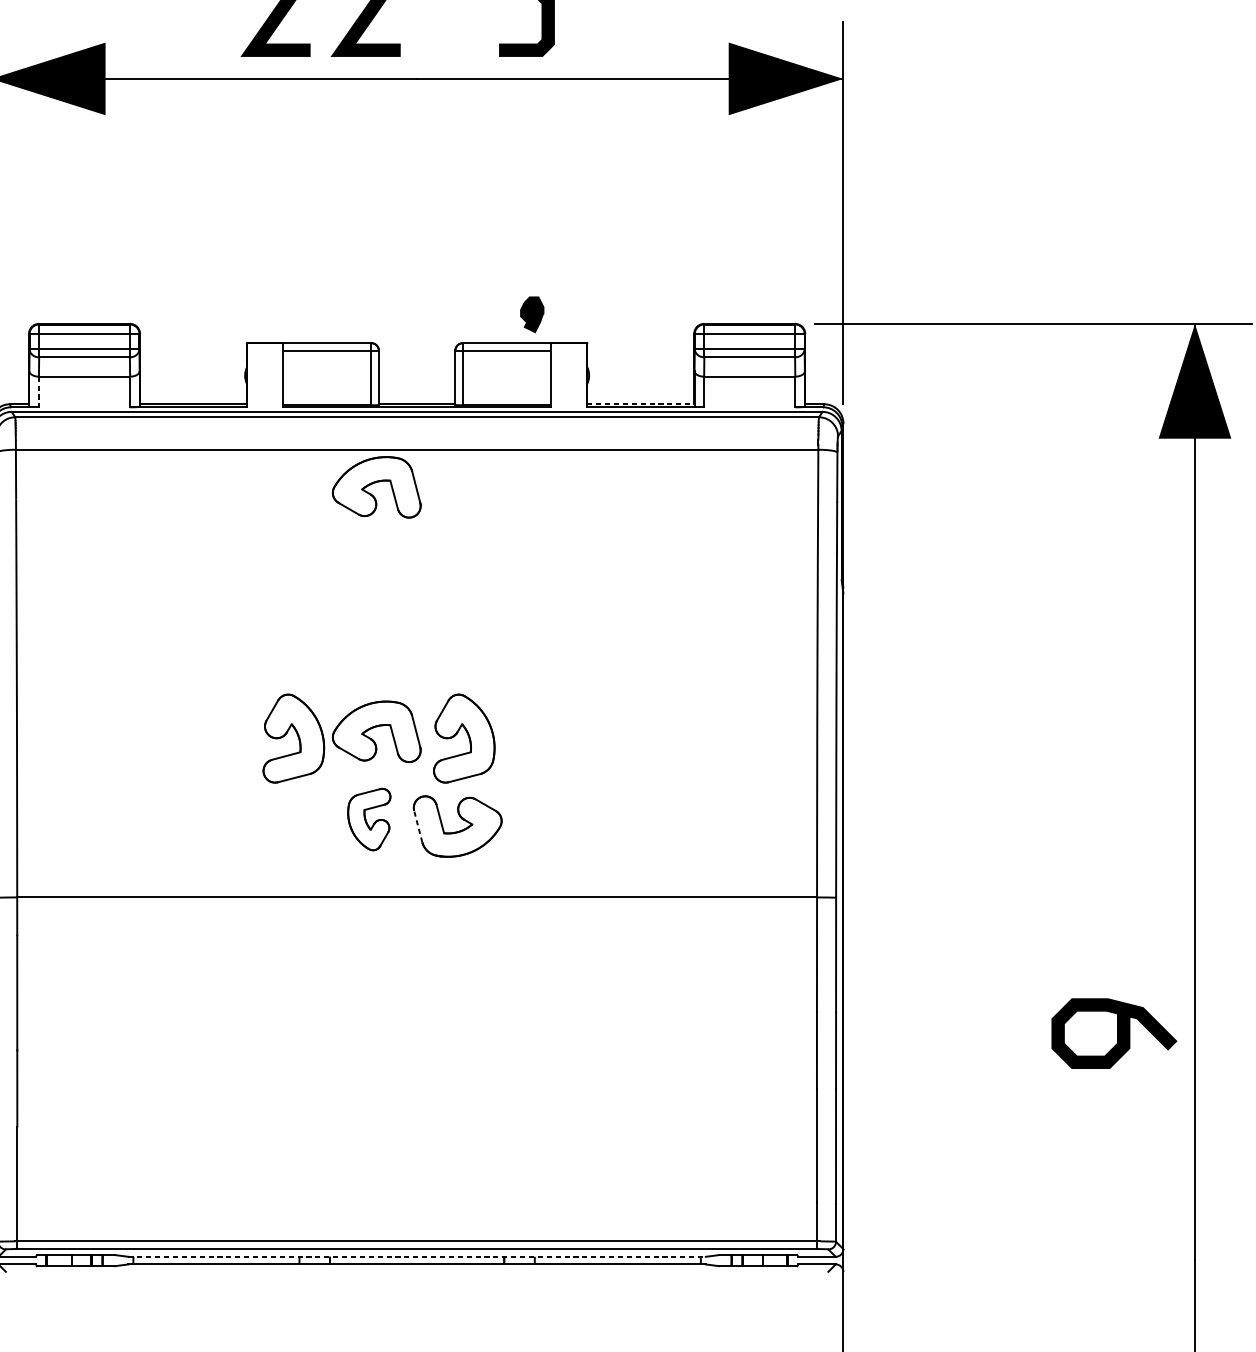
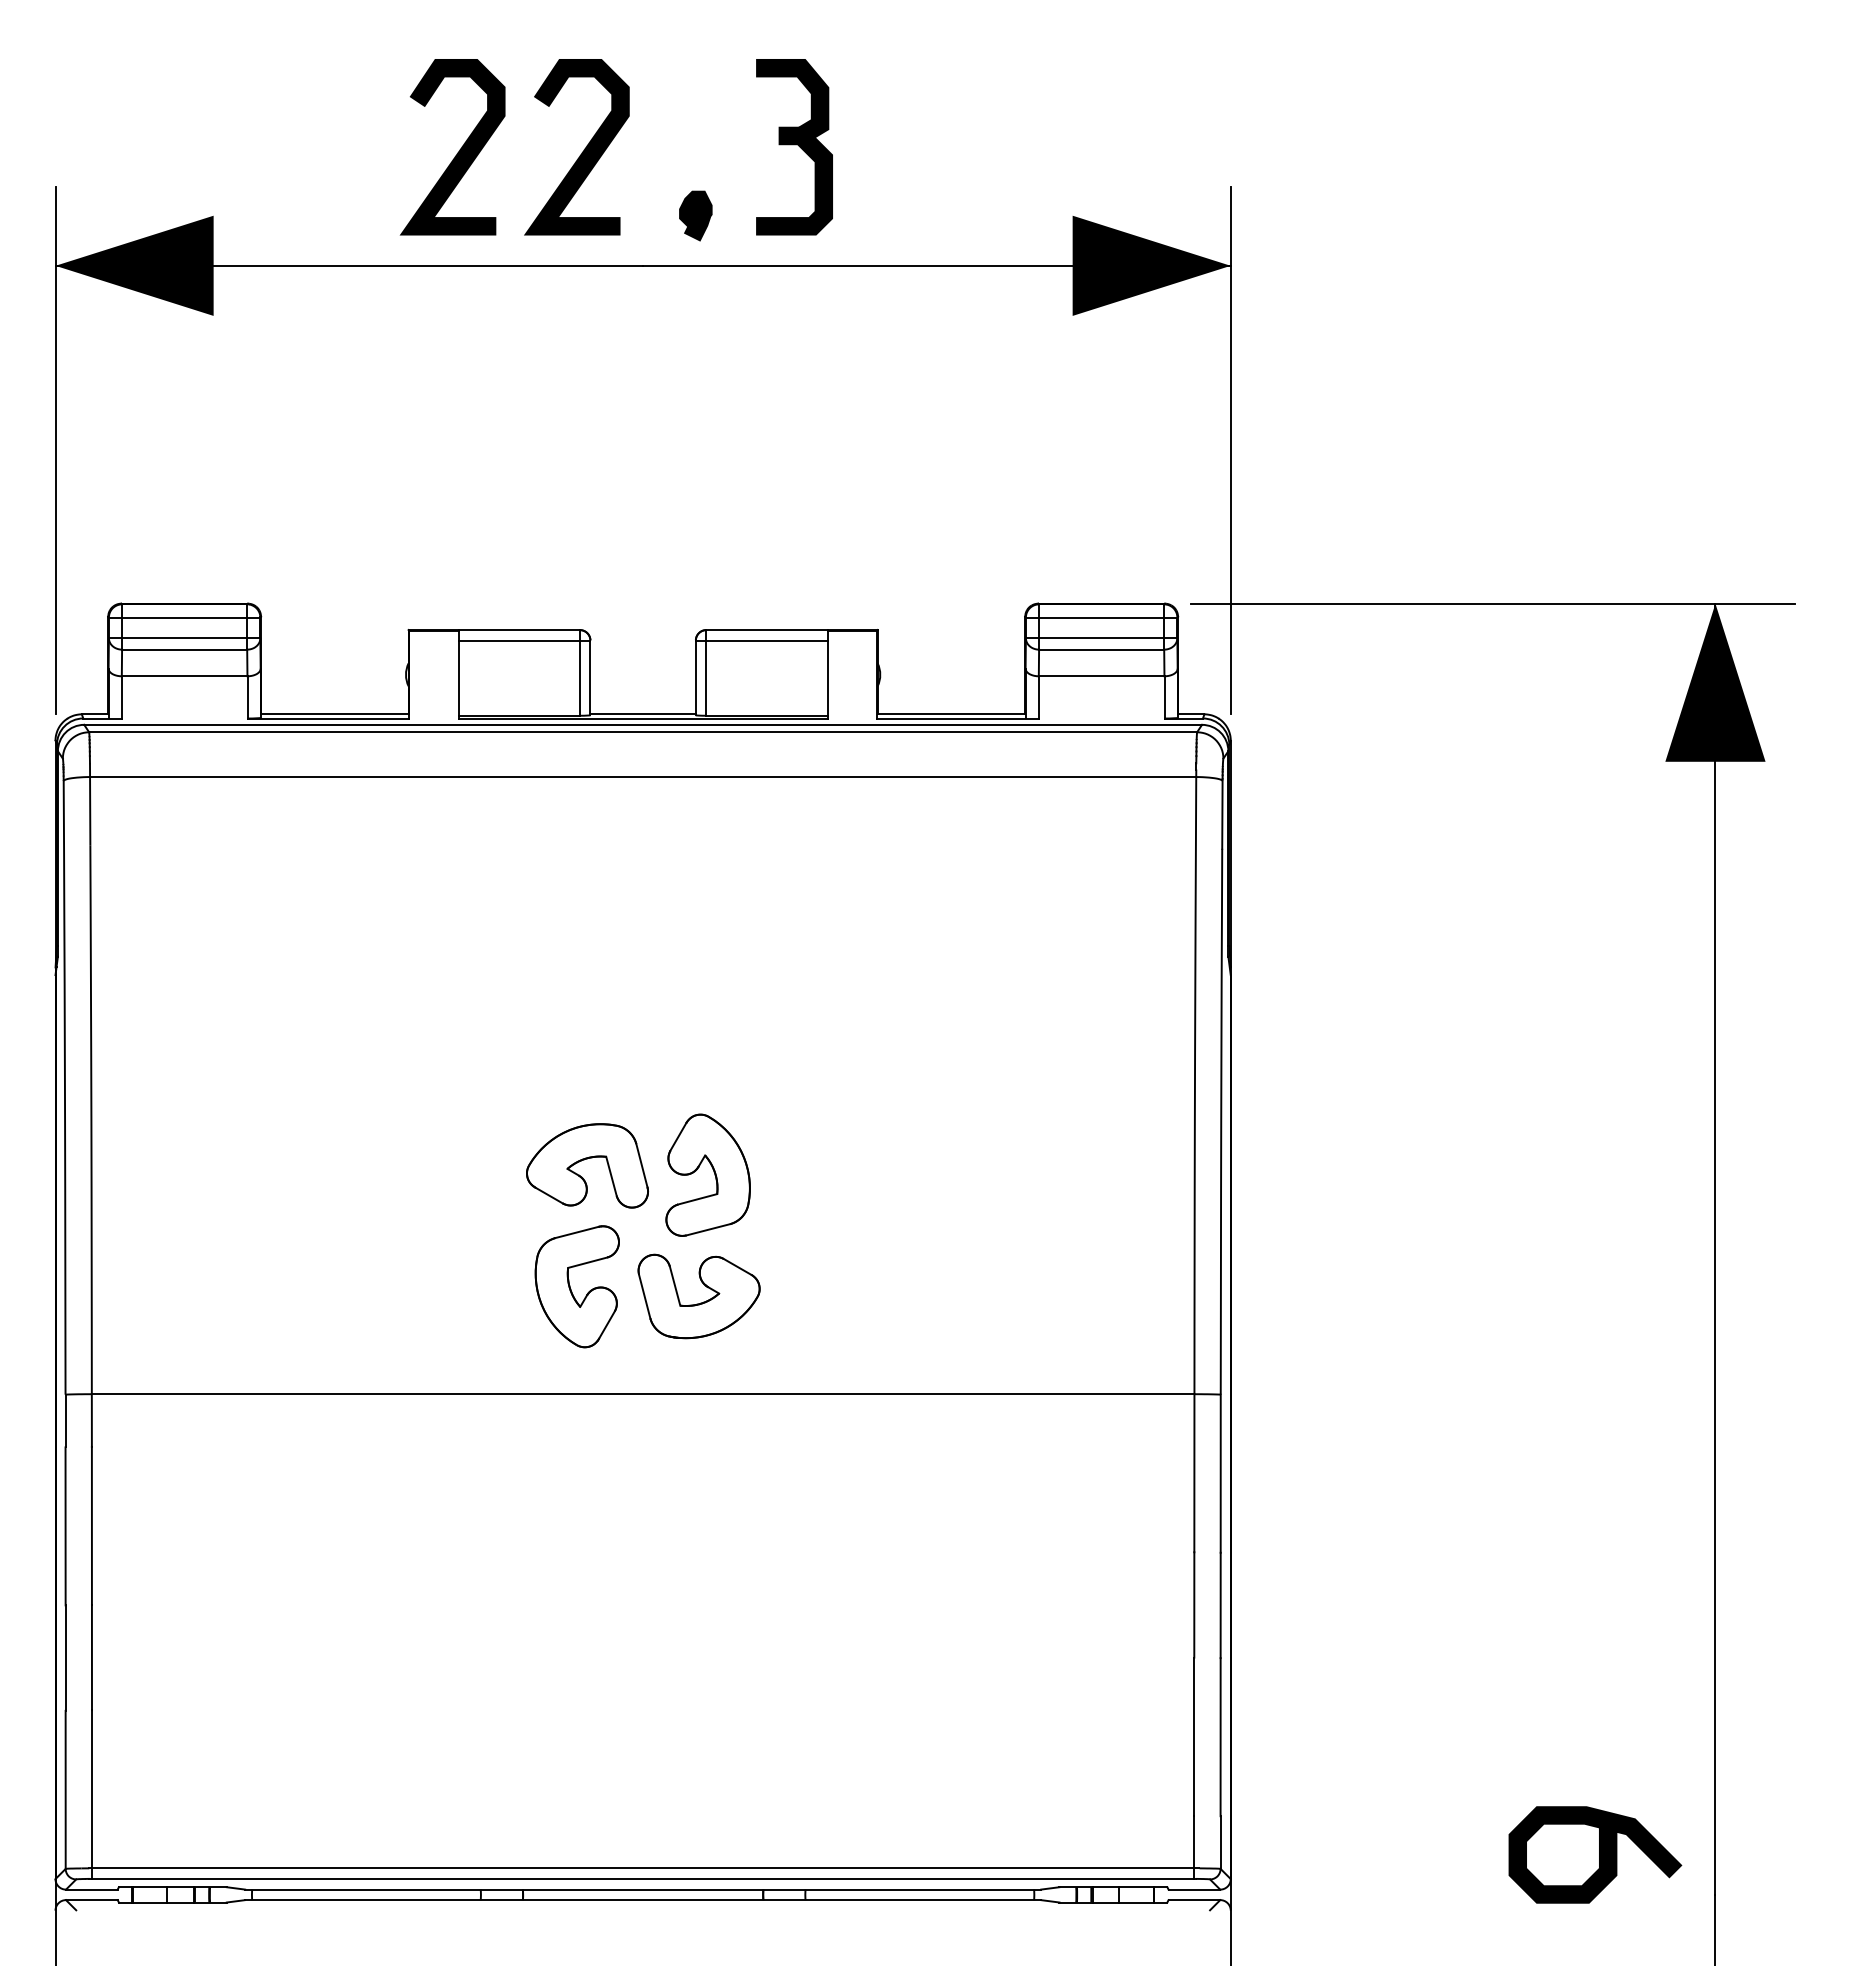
part: (532, 314) -> (695, 215), moved
line: (38, 392) -> (121, 697), dashed -> solid
line: (640, 404) -> (951, 714), dashed -> solid
part: (376, 487) -> (587, 828), removed
part: (297, 736) -> (478, 1172), removed
part: (368, 819) -> (576, 1286), size x1.43
line: (418, 826) -> (644, 1296), dashed -> solid
curve: (1117, 1033) -> (1599, 1854), moved
line: (417, 1256) -> (643, 1889), dashed -> solid

